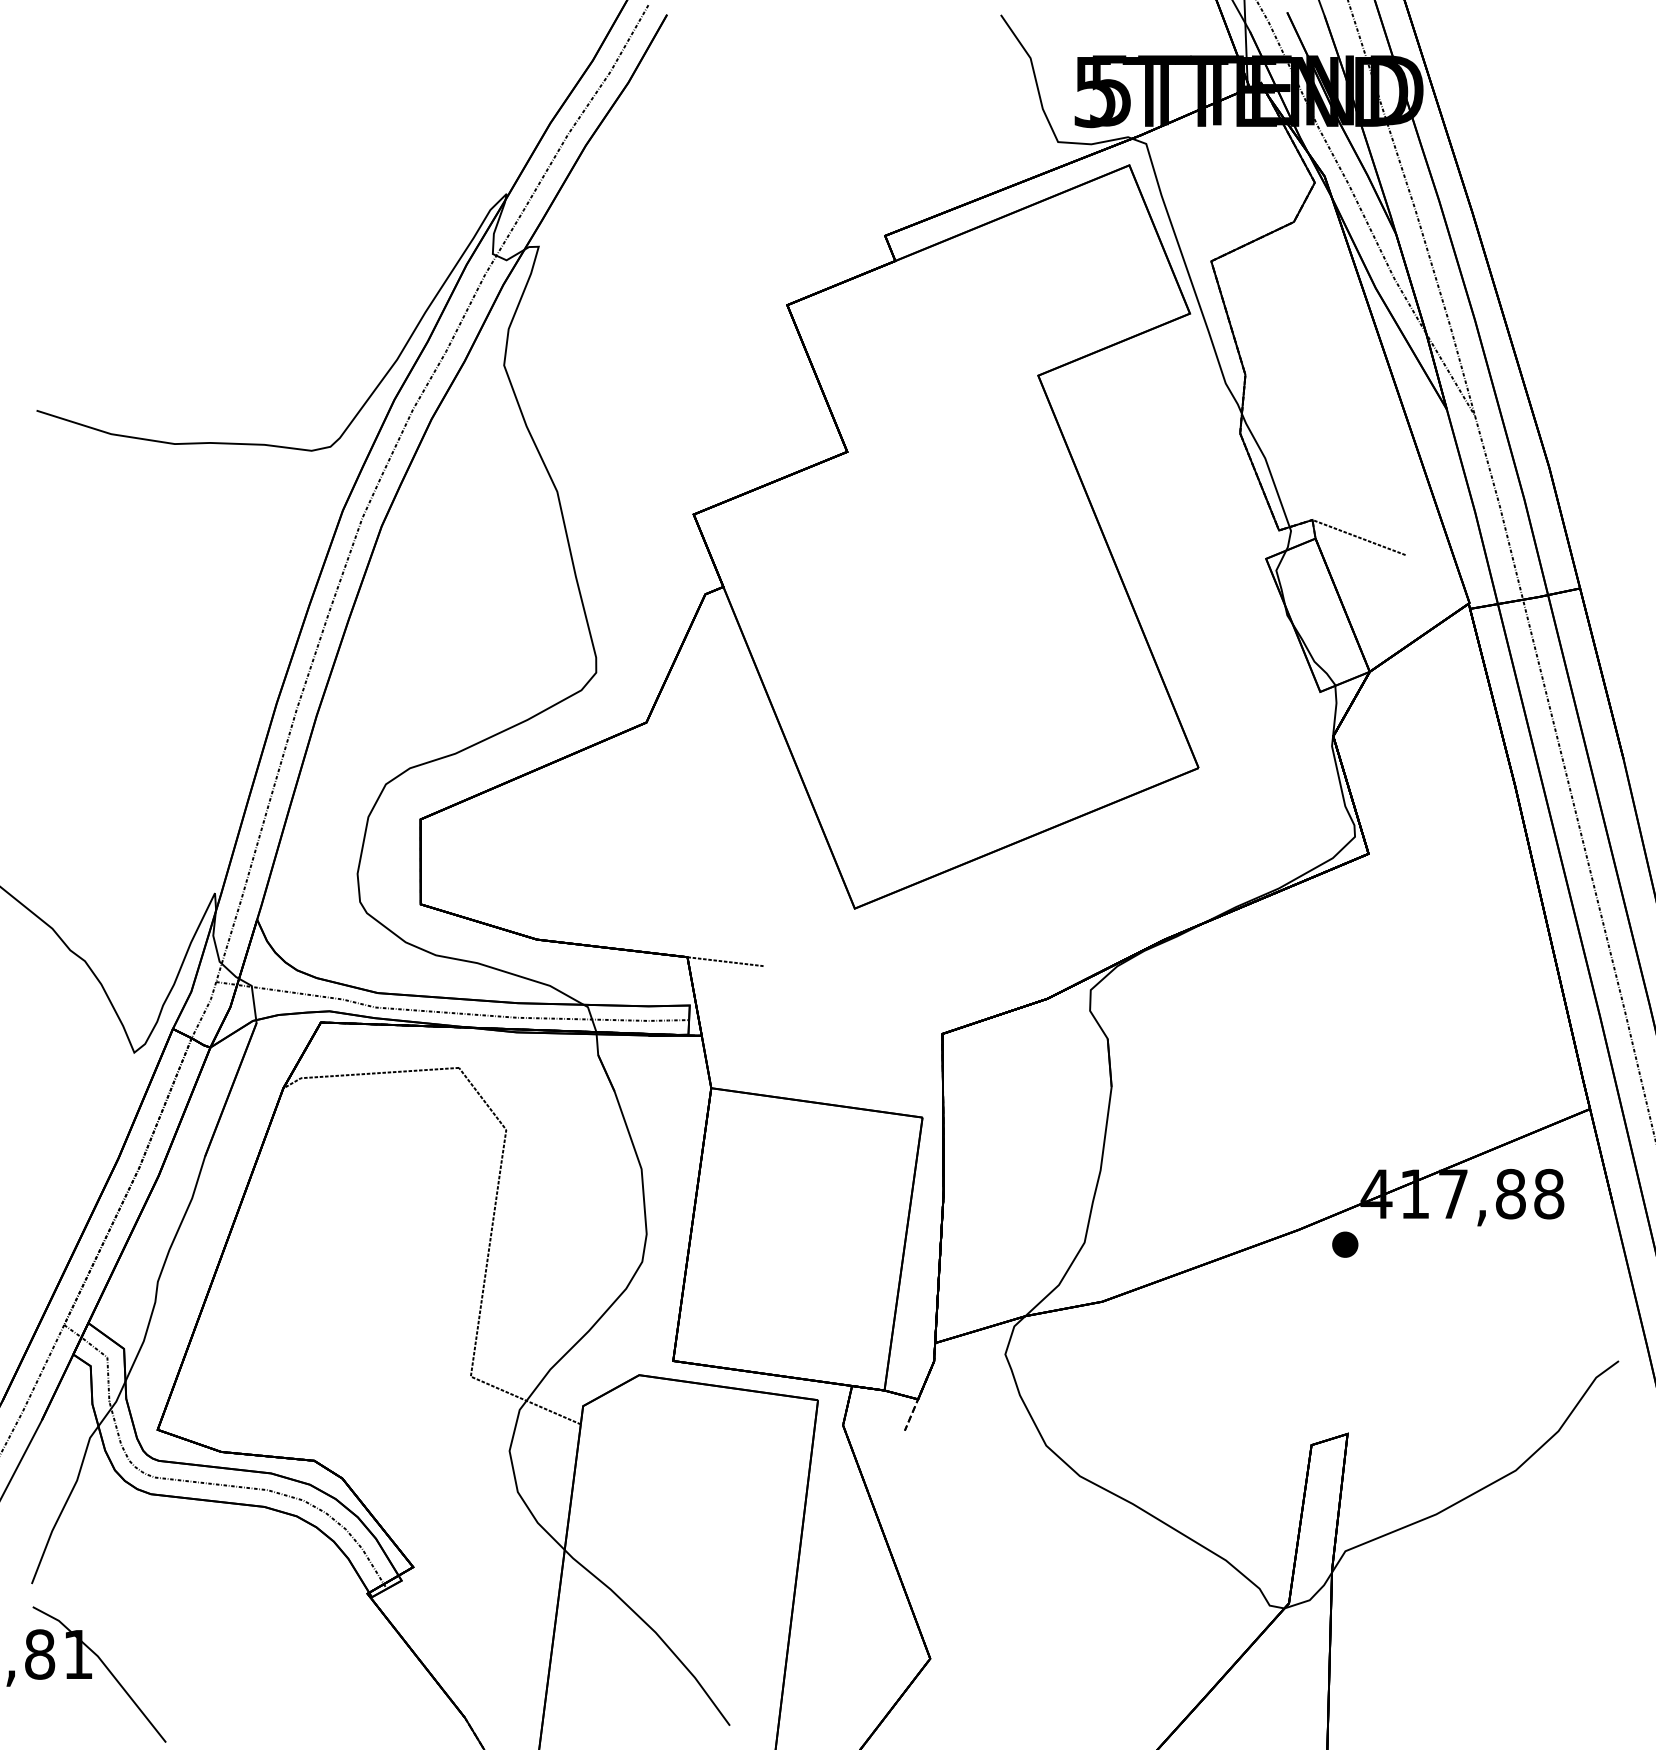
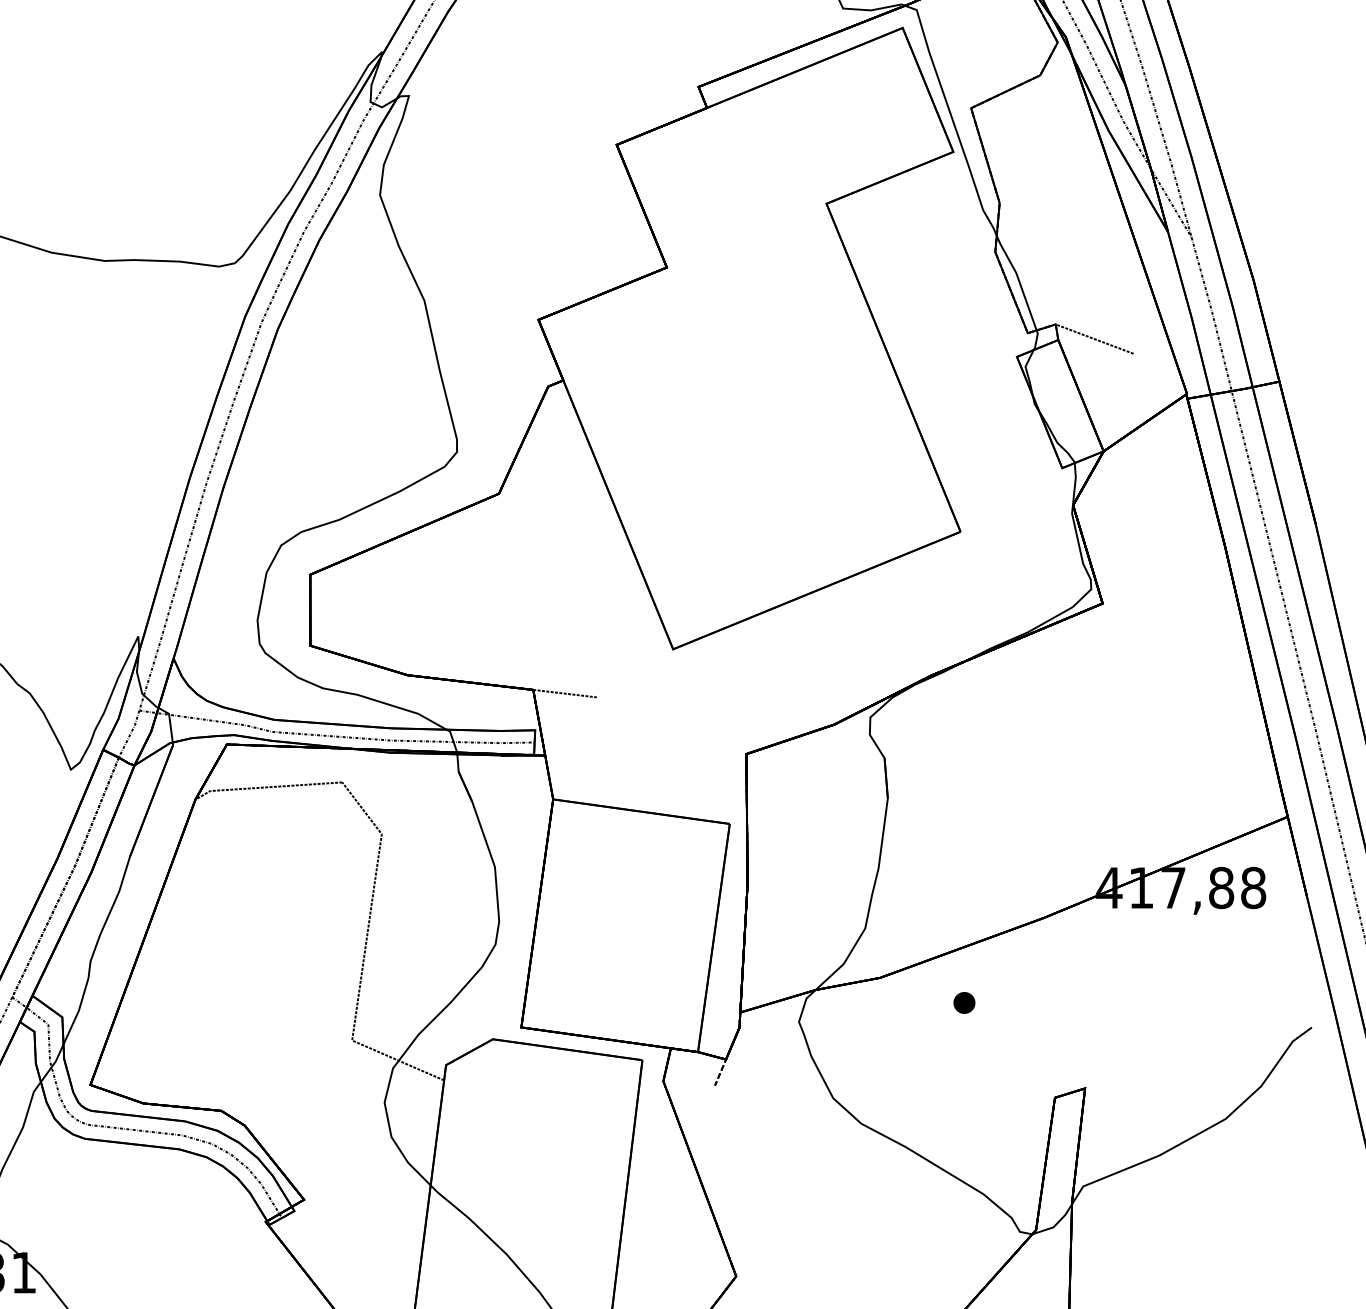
part: (1345, 1244) -> (964, 1002), moved

